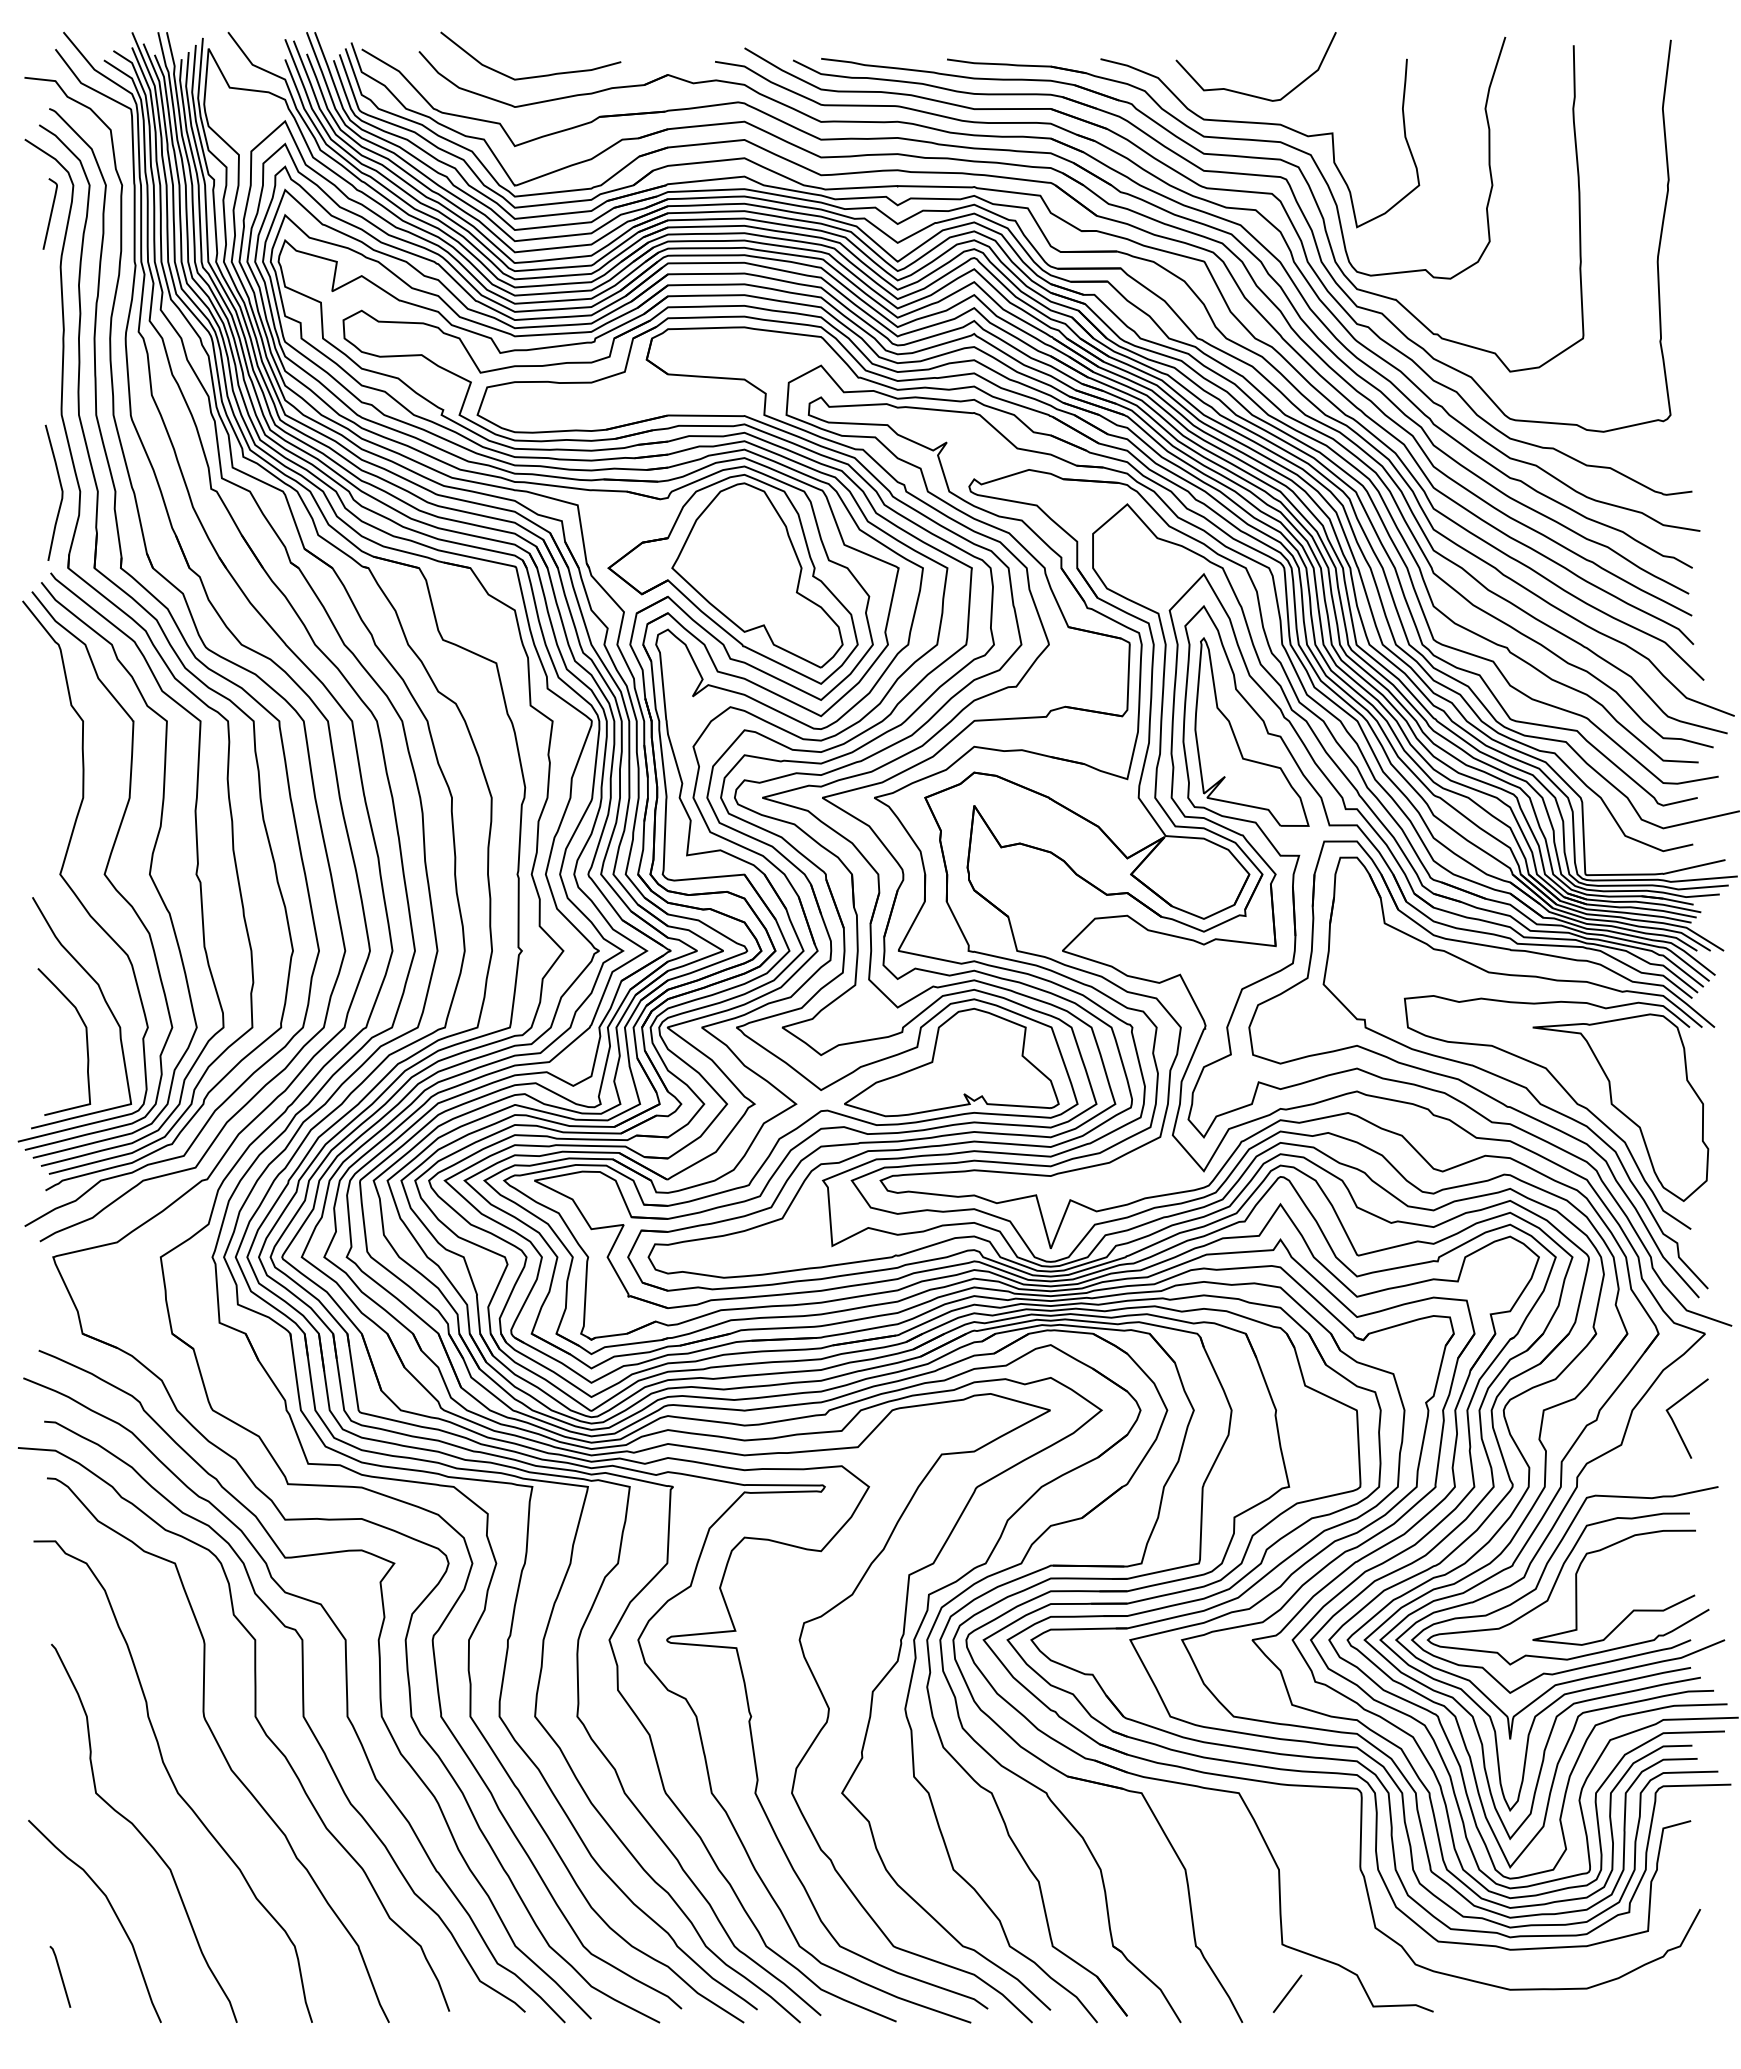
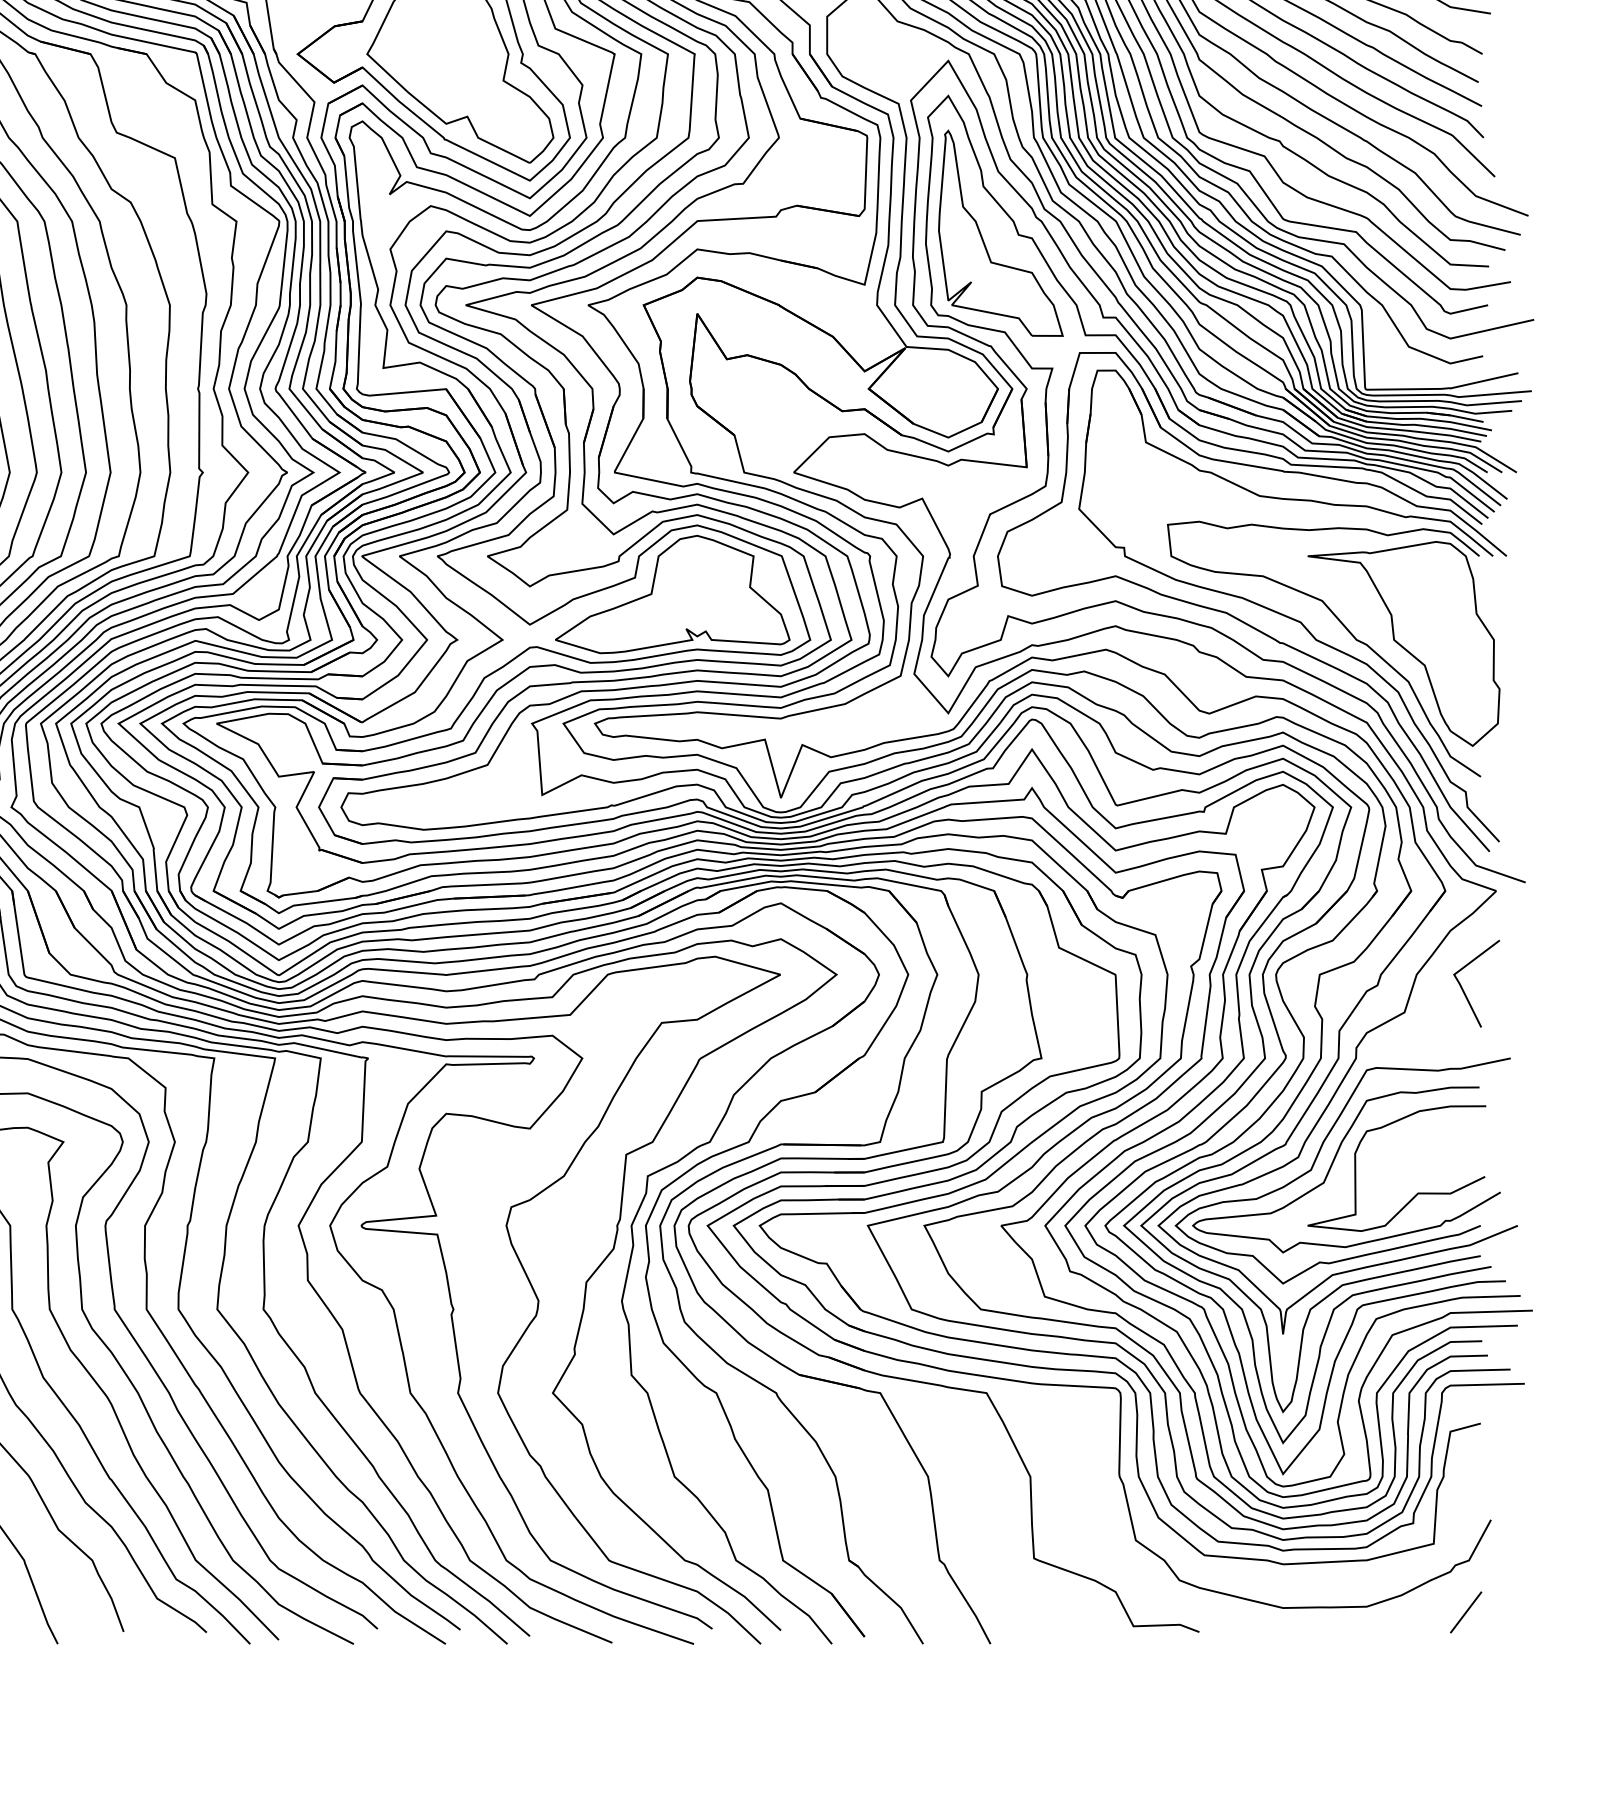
line: (1287, 1993) -> (1465, 1612), moved

